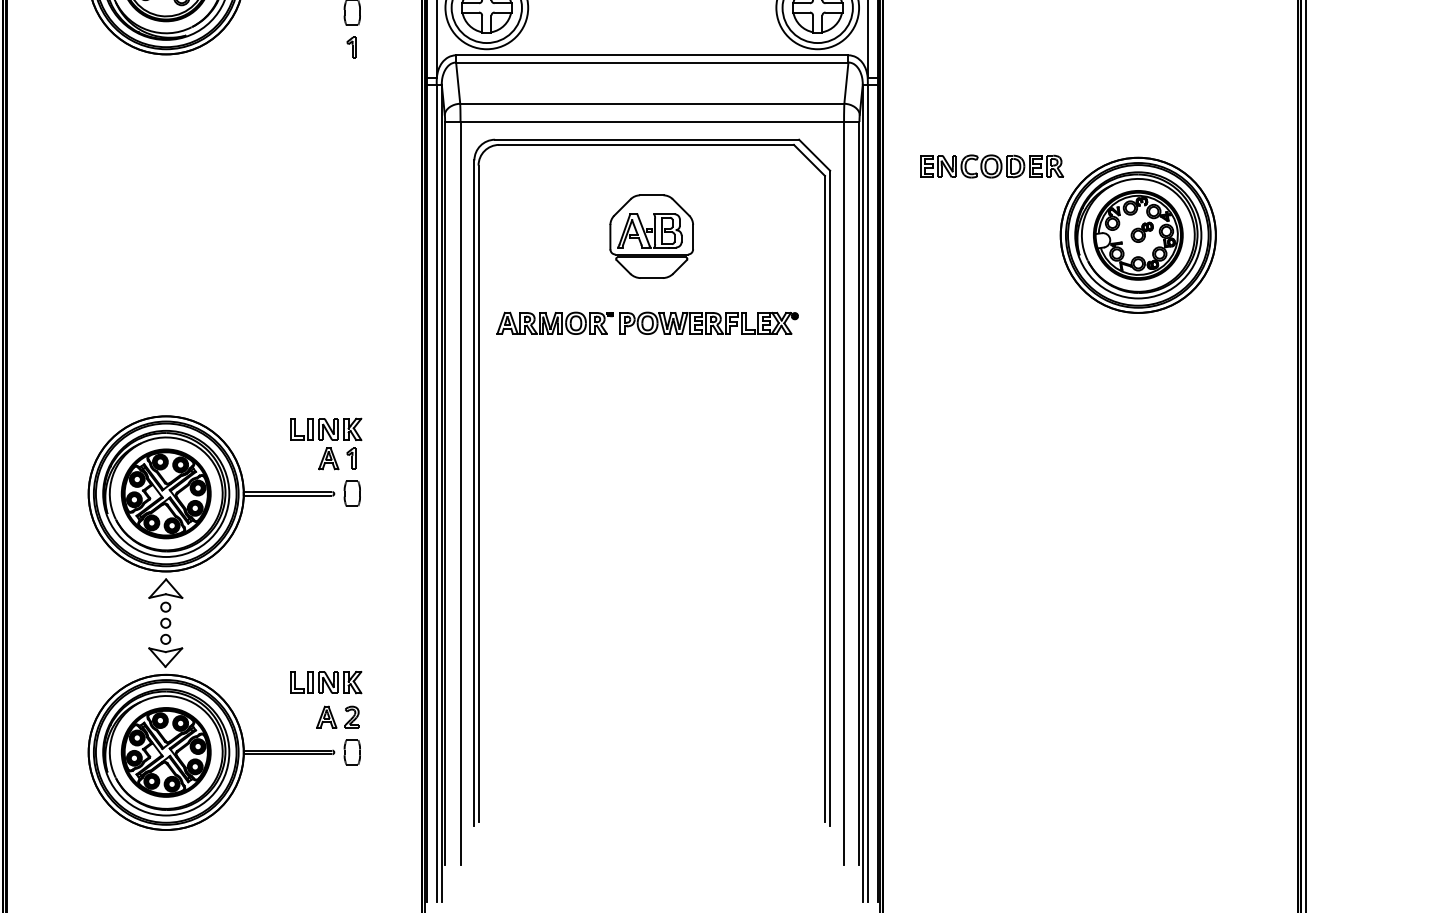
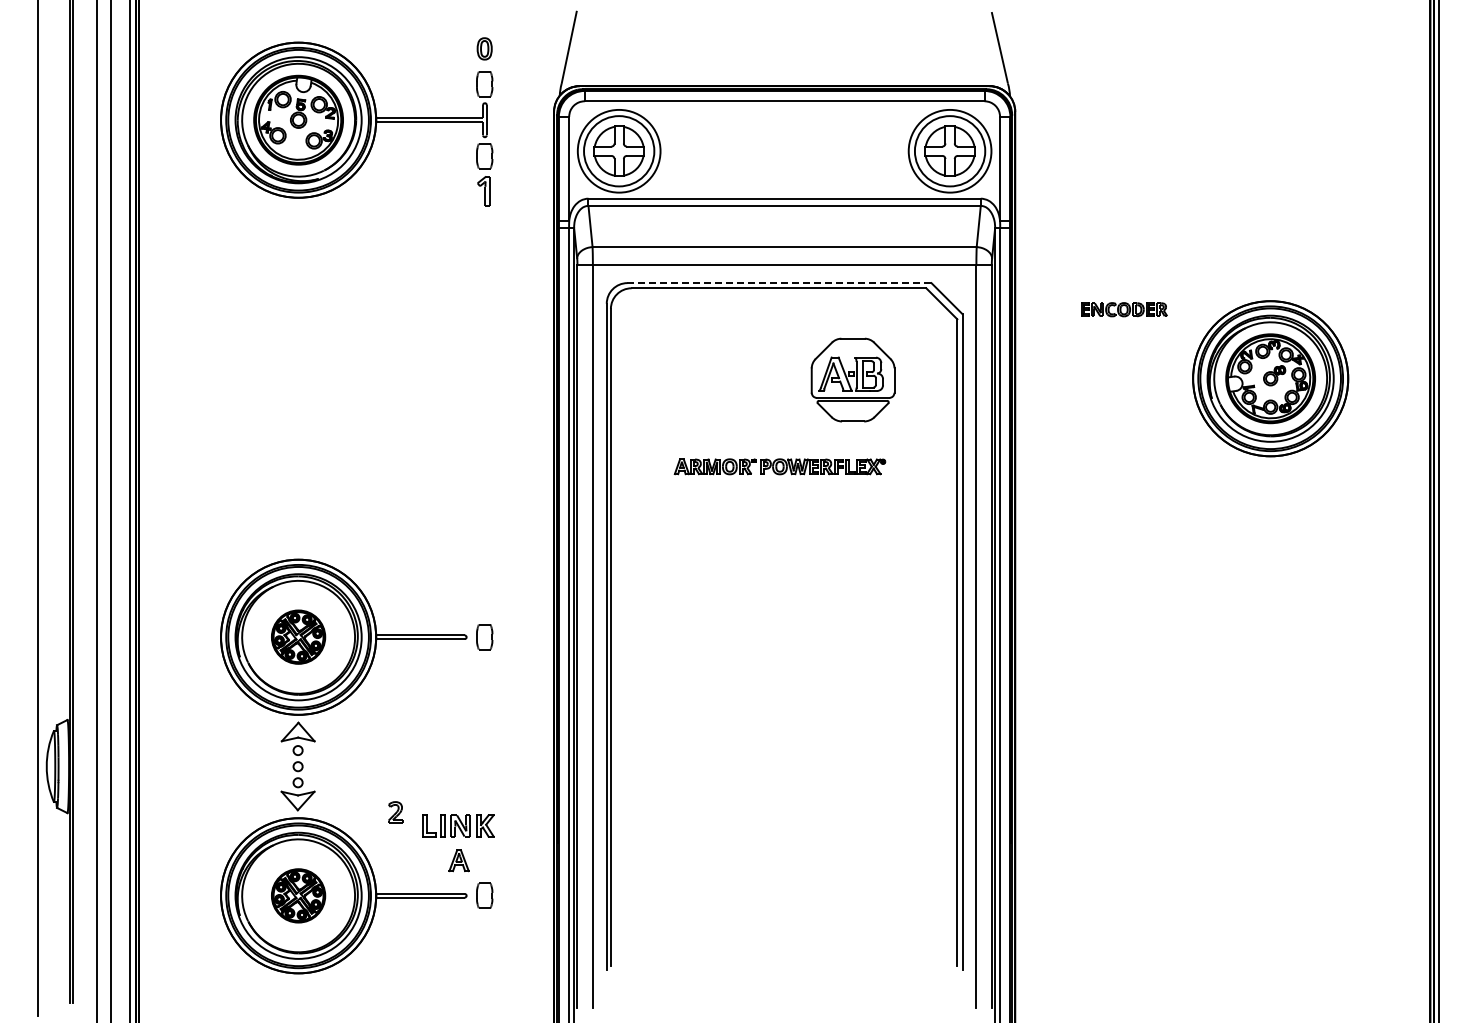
part: (351, 48) -> (483, 191), size x1.4
line: (646, 140) -> (778, 283), solid -> dashed
part: (992, 166) -> (1124, 309), size x0.6
part: (651, 236) -> (852, 379), moved
part: (647, 323) -> (779, 466), size x0.7
part: (326, 444) -> (458, 587), removed
part: (166, 493) -> (298, 636), size x0.6
part: (352, 717) -> (395, 812), moved
part: (166, 752) -> (298, 895), size x0.6

